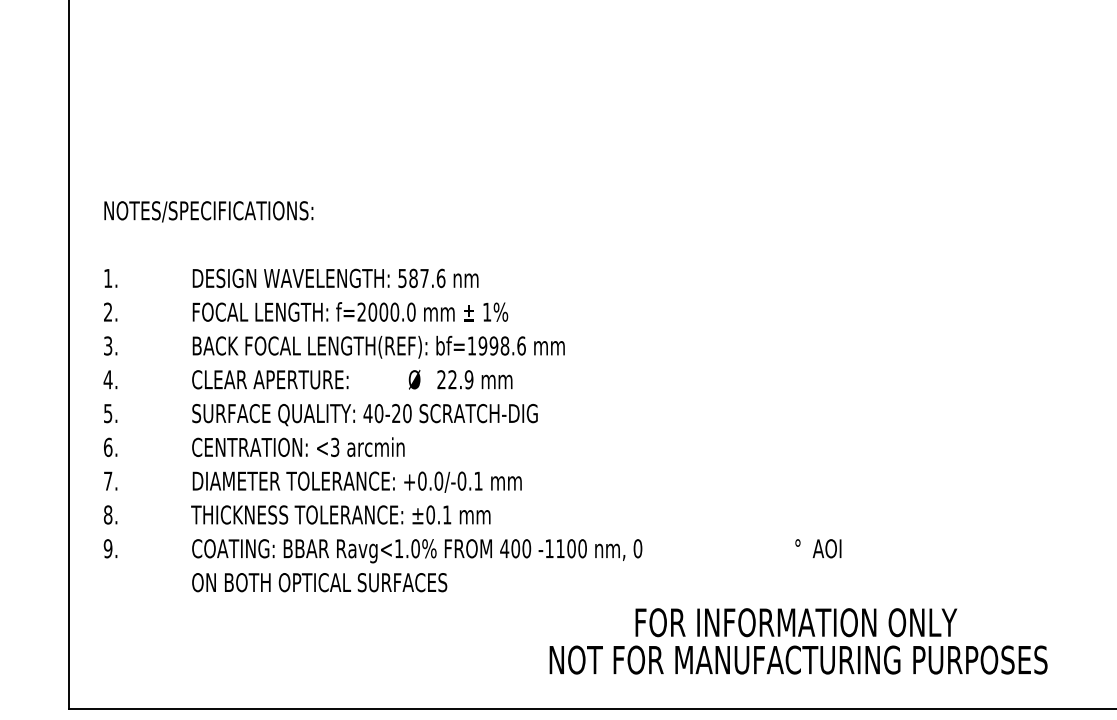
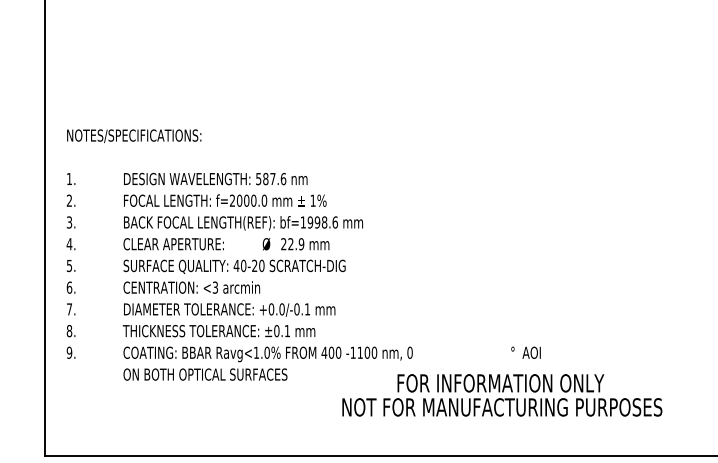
text: (798, 641) -> (502, 395), moved

